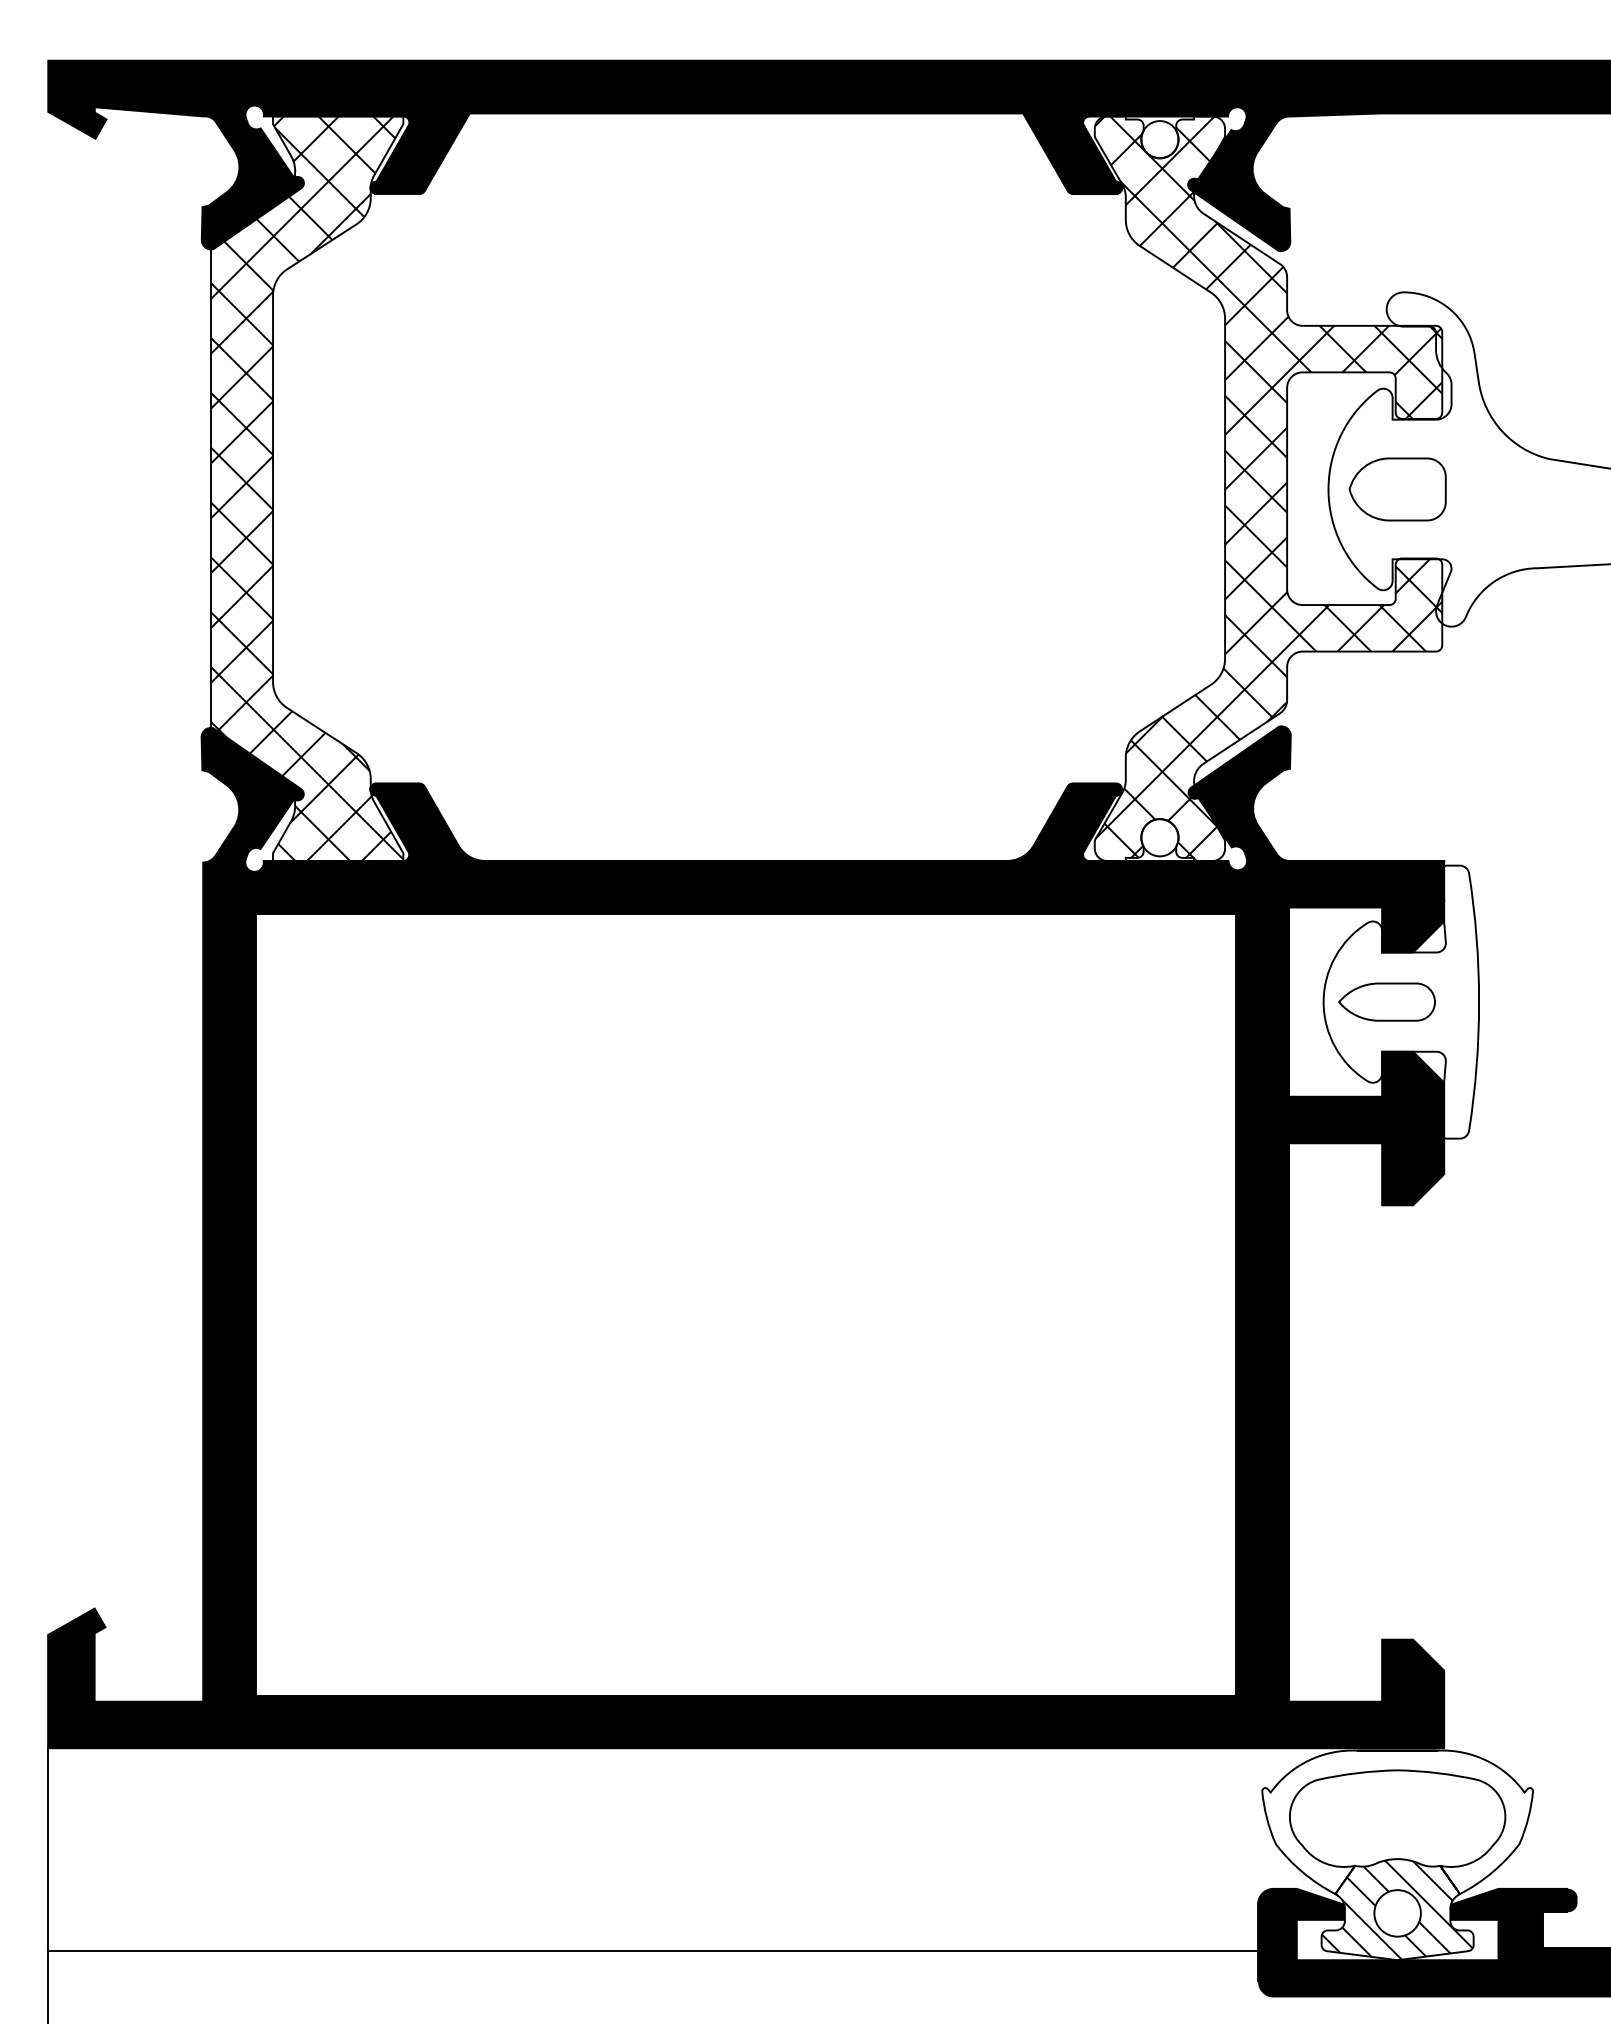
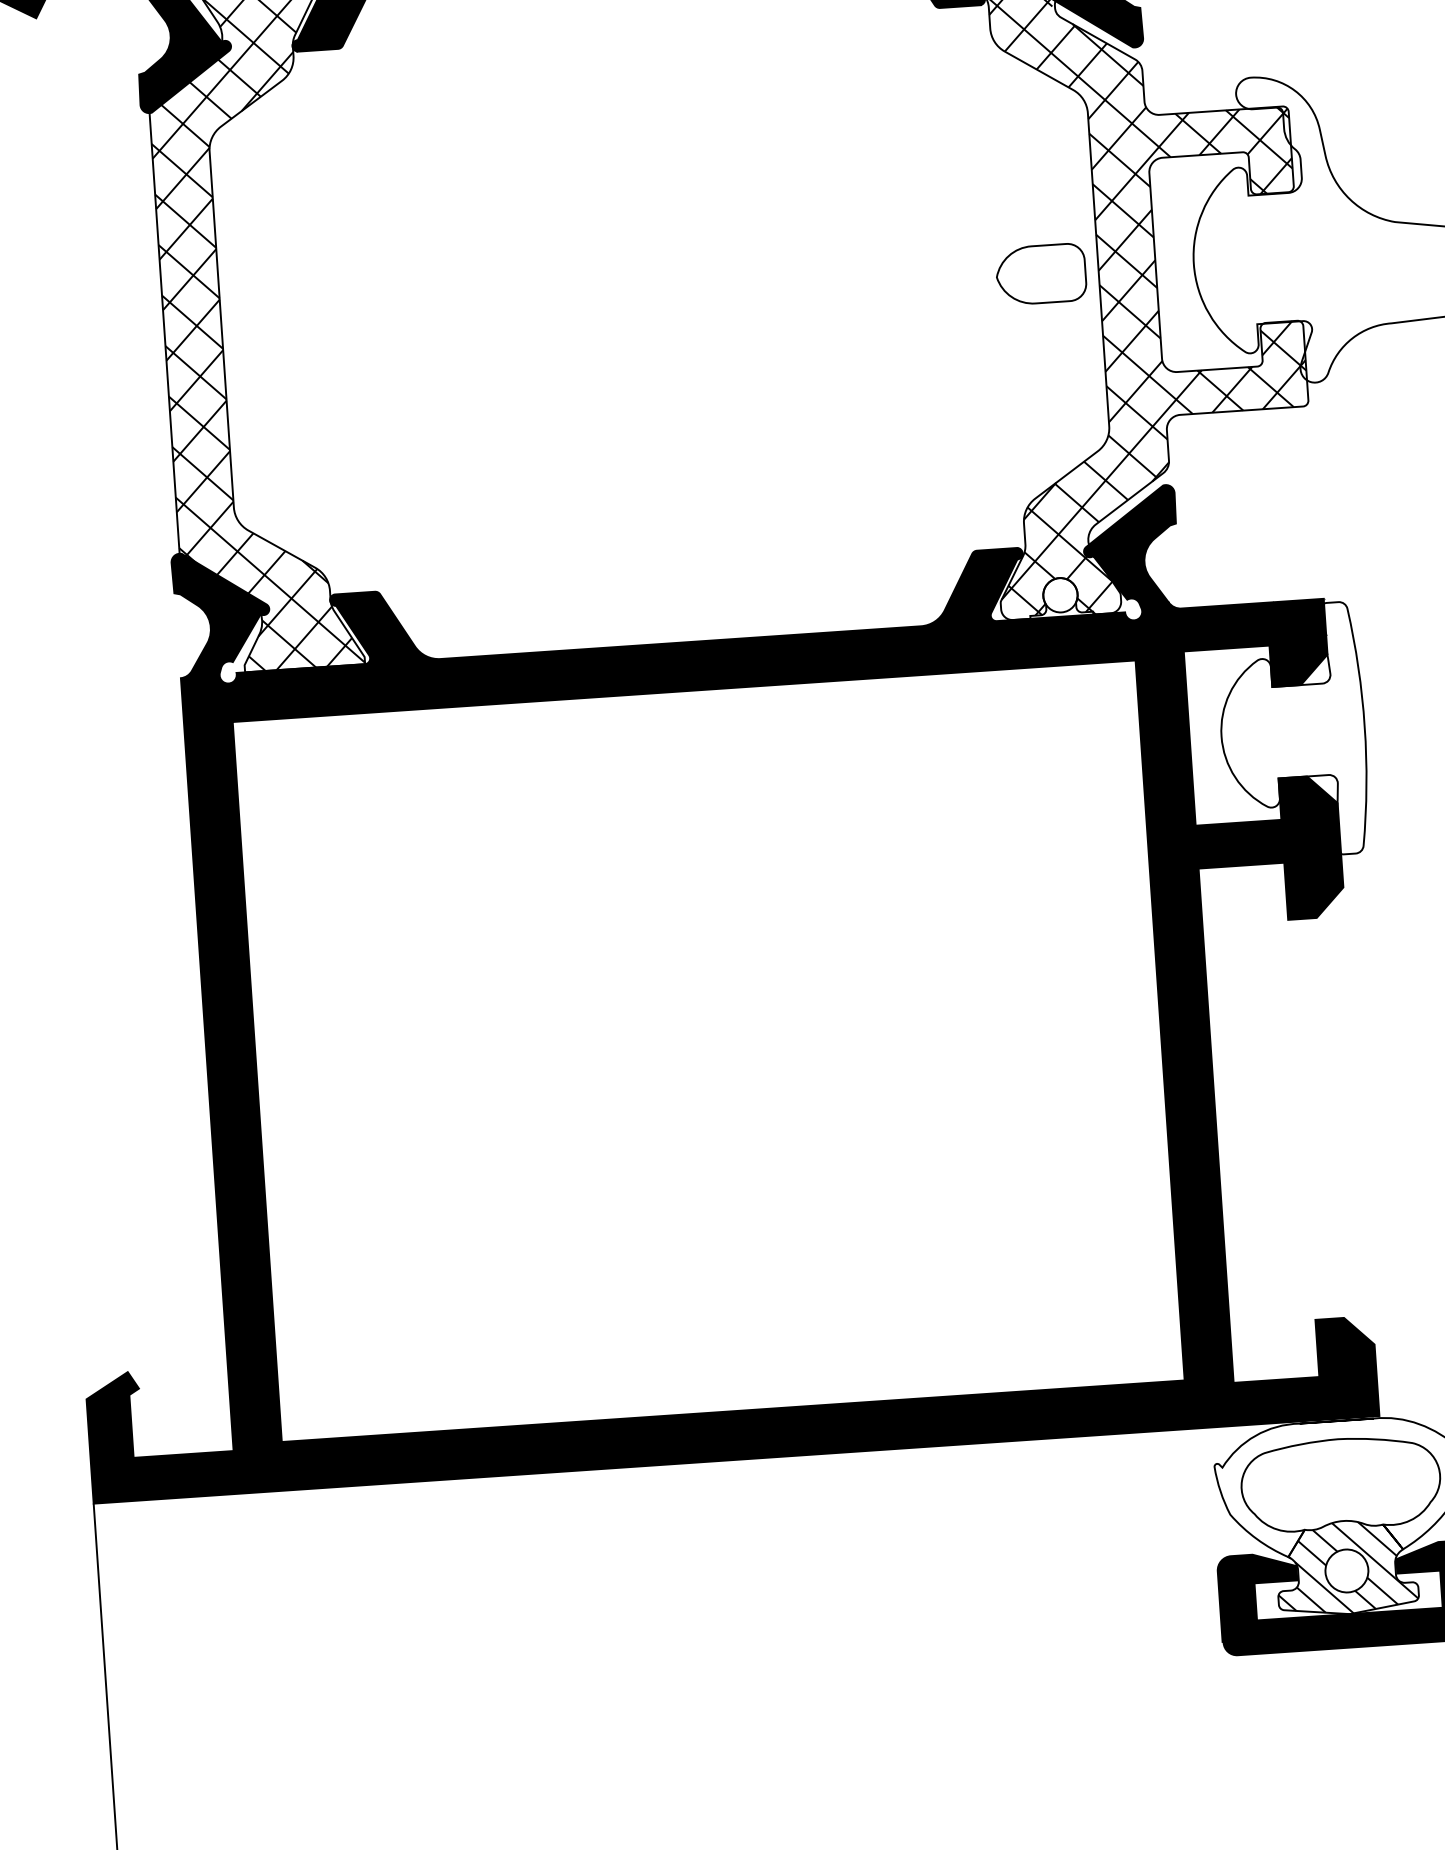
part: (1397, 489) -> (1040, 274), moved
part: (1386, 1001) -> (1279, 731), removed
line: (653, 1950) -> (663, 1651), removed

